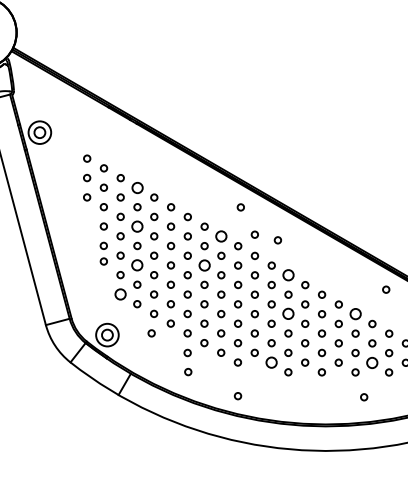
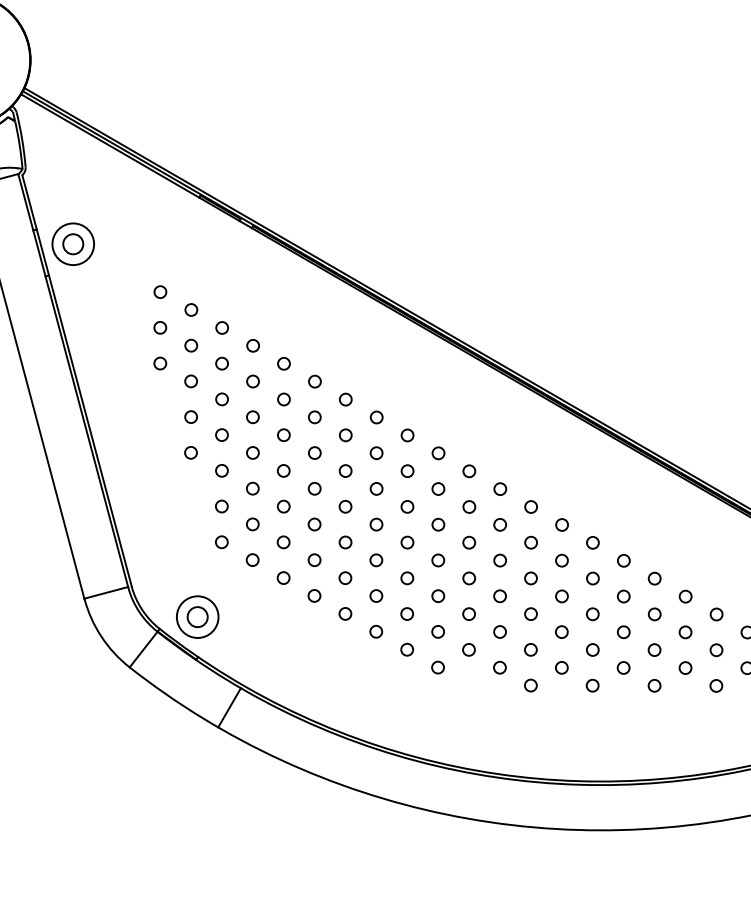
circle: (137, 187) -> (253, 345), size x0.62
circle: (240, 207) -> (442, 382), removed
circle: (137, 226) -> (253, 417), size x0.62
circle: (254, 234) -> (468, 431), removed
circle: (221, 236) -> (407, 435), size x0.62
circle: (277, 240) -> (510, 442), removed
circle: (103, 261) -> (190, 481), removed
circle: (137, 265) -> (253, 488), size x0.62
circle: (204, 265) -> (376, 488), size x0.62
circle: (288, 275) -> (531, 507), size x0.62
circle: (386, 289) -> (711, 533), removed
circle: (120, 294) -> (221, 542), size x0.62
circle: (288, 314) -> (531, 579), size x0.62
circle: (355, 314) -> (654, 579), size x0.62
circle: (151, 333) -> (278, 614), removed
circle: (187, 352) -> (345, 649), removed
circle: (271, 362) -> (499, 667), size x0.62
circle: (372, 362) -> (685, 667), size x0.62
circle: (188, 372) -> (346, 685), removed
circle: (237, 396) -> (437, 730), removed
circle: (364, 397) -> (671, 731), removed

